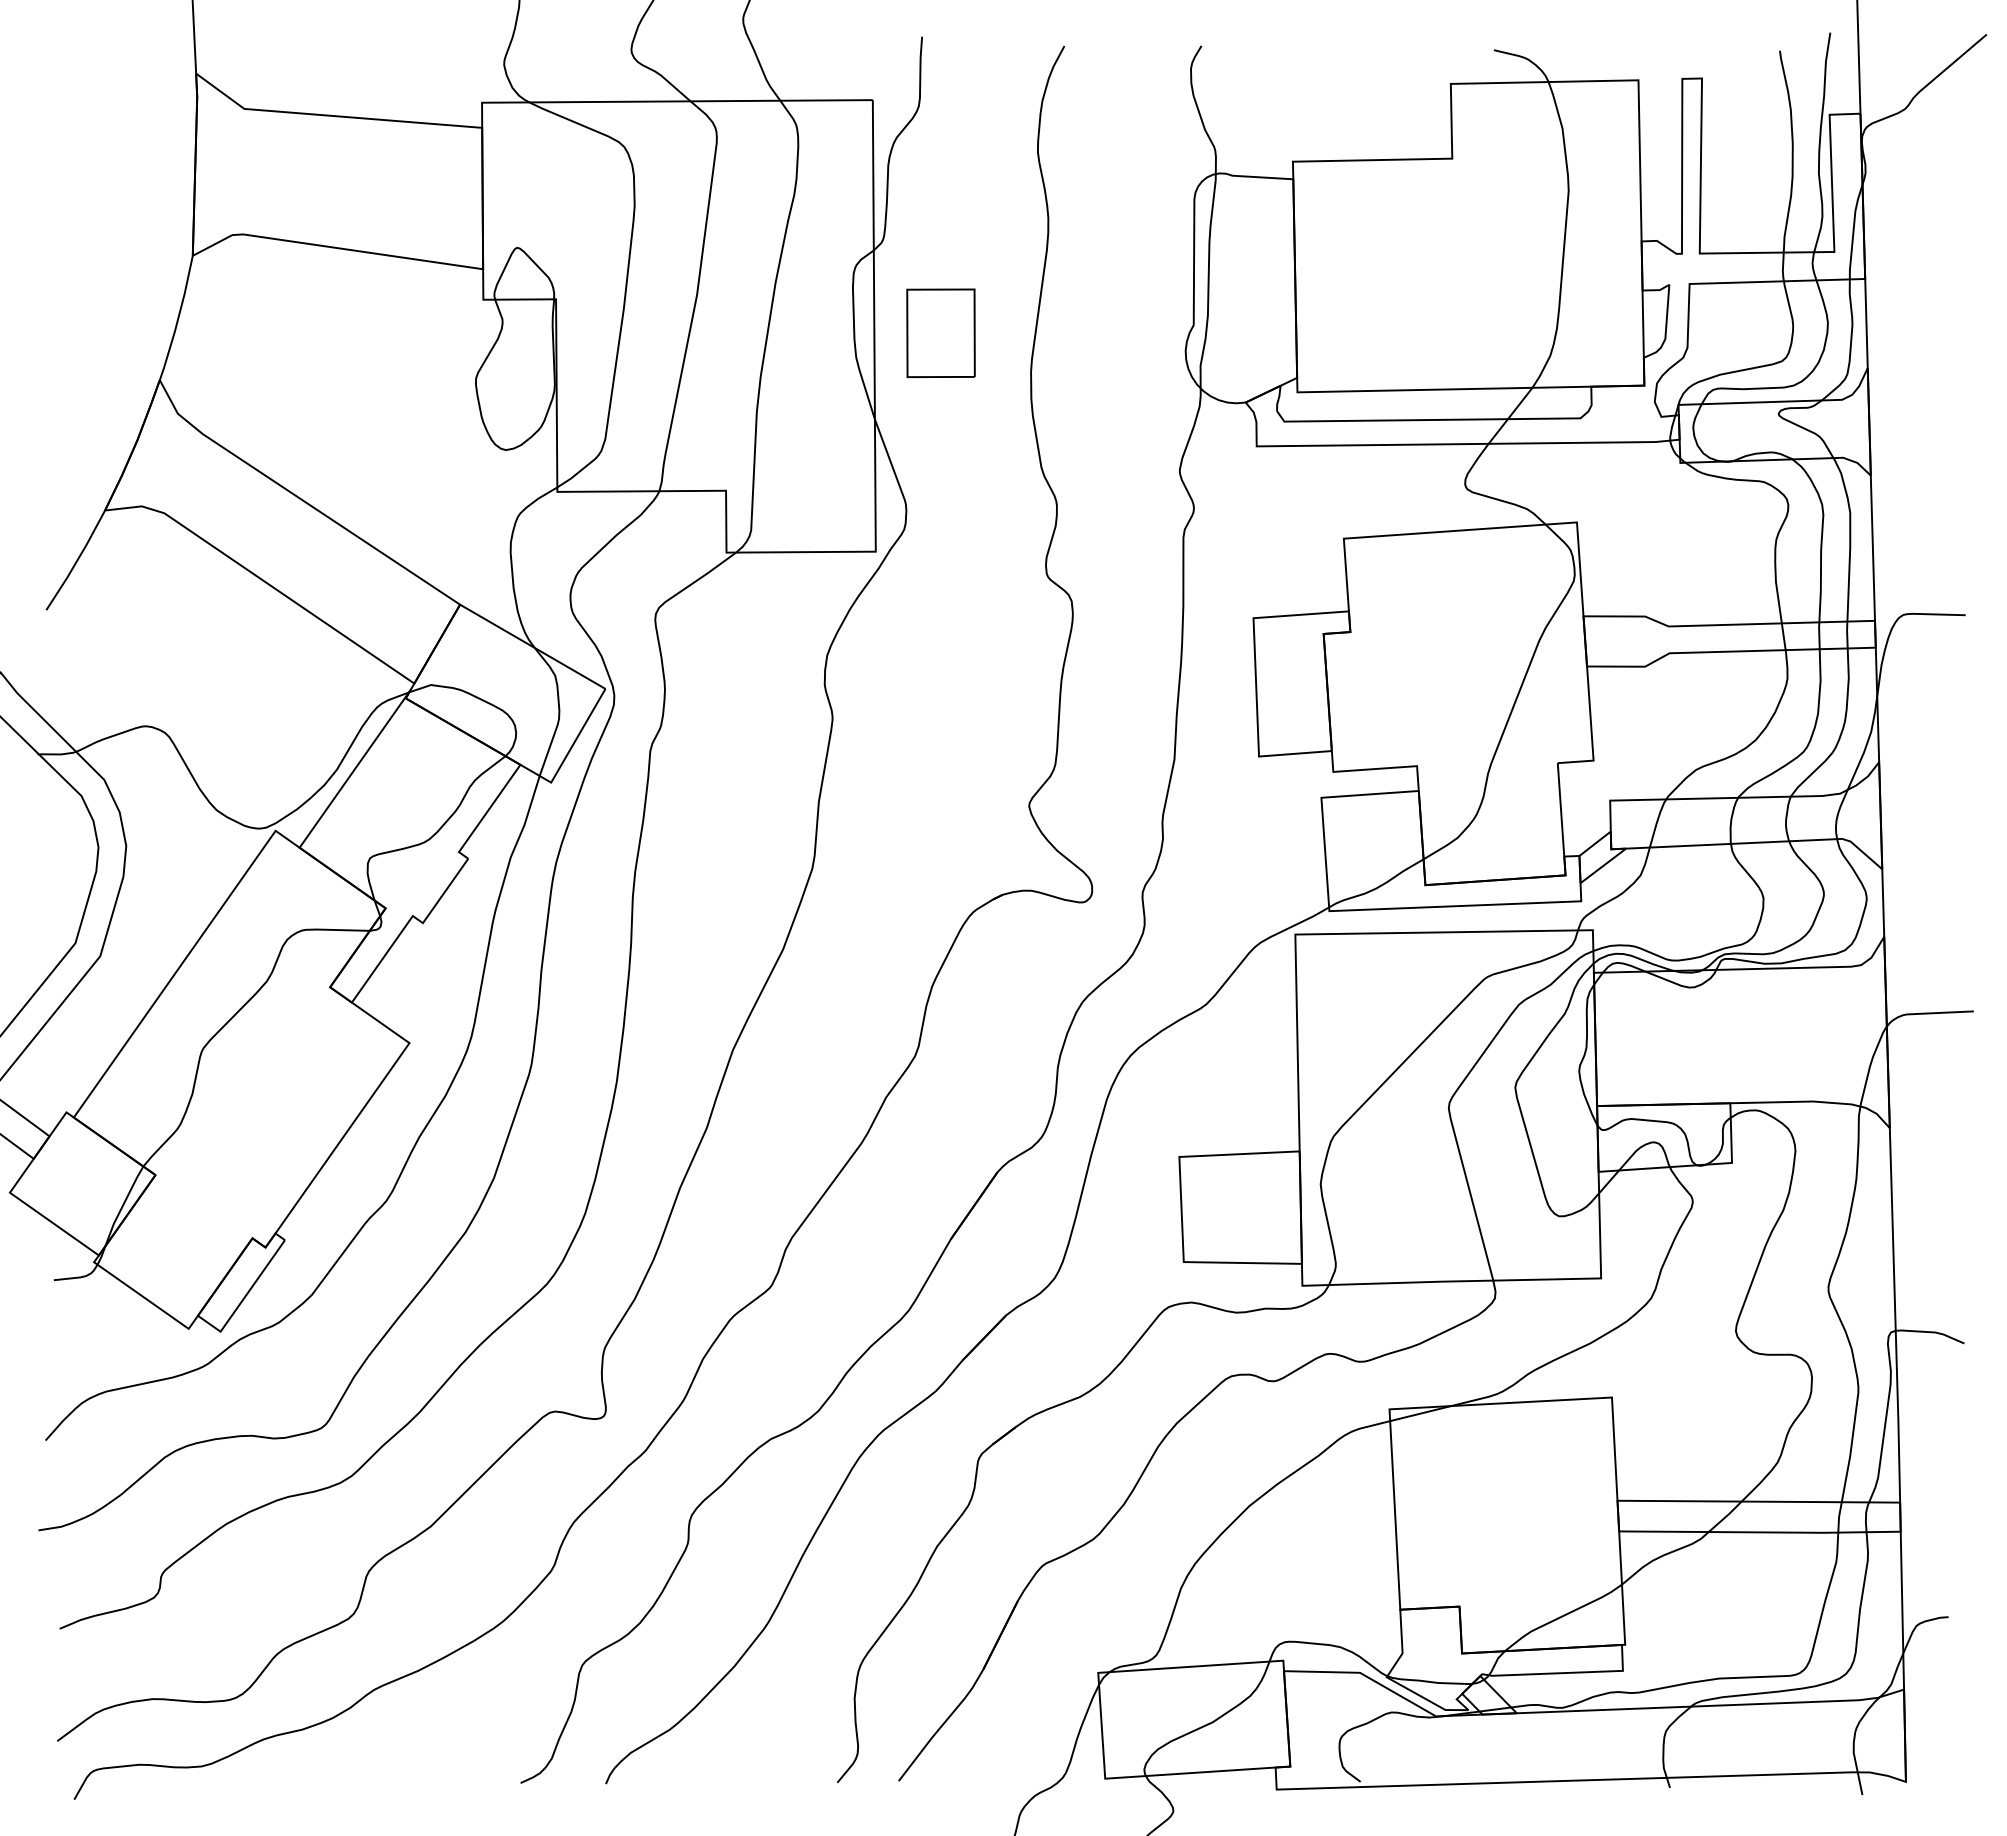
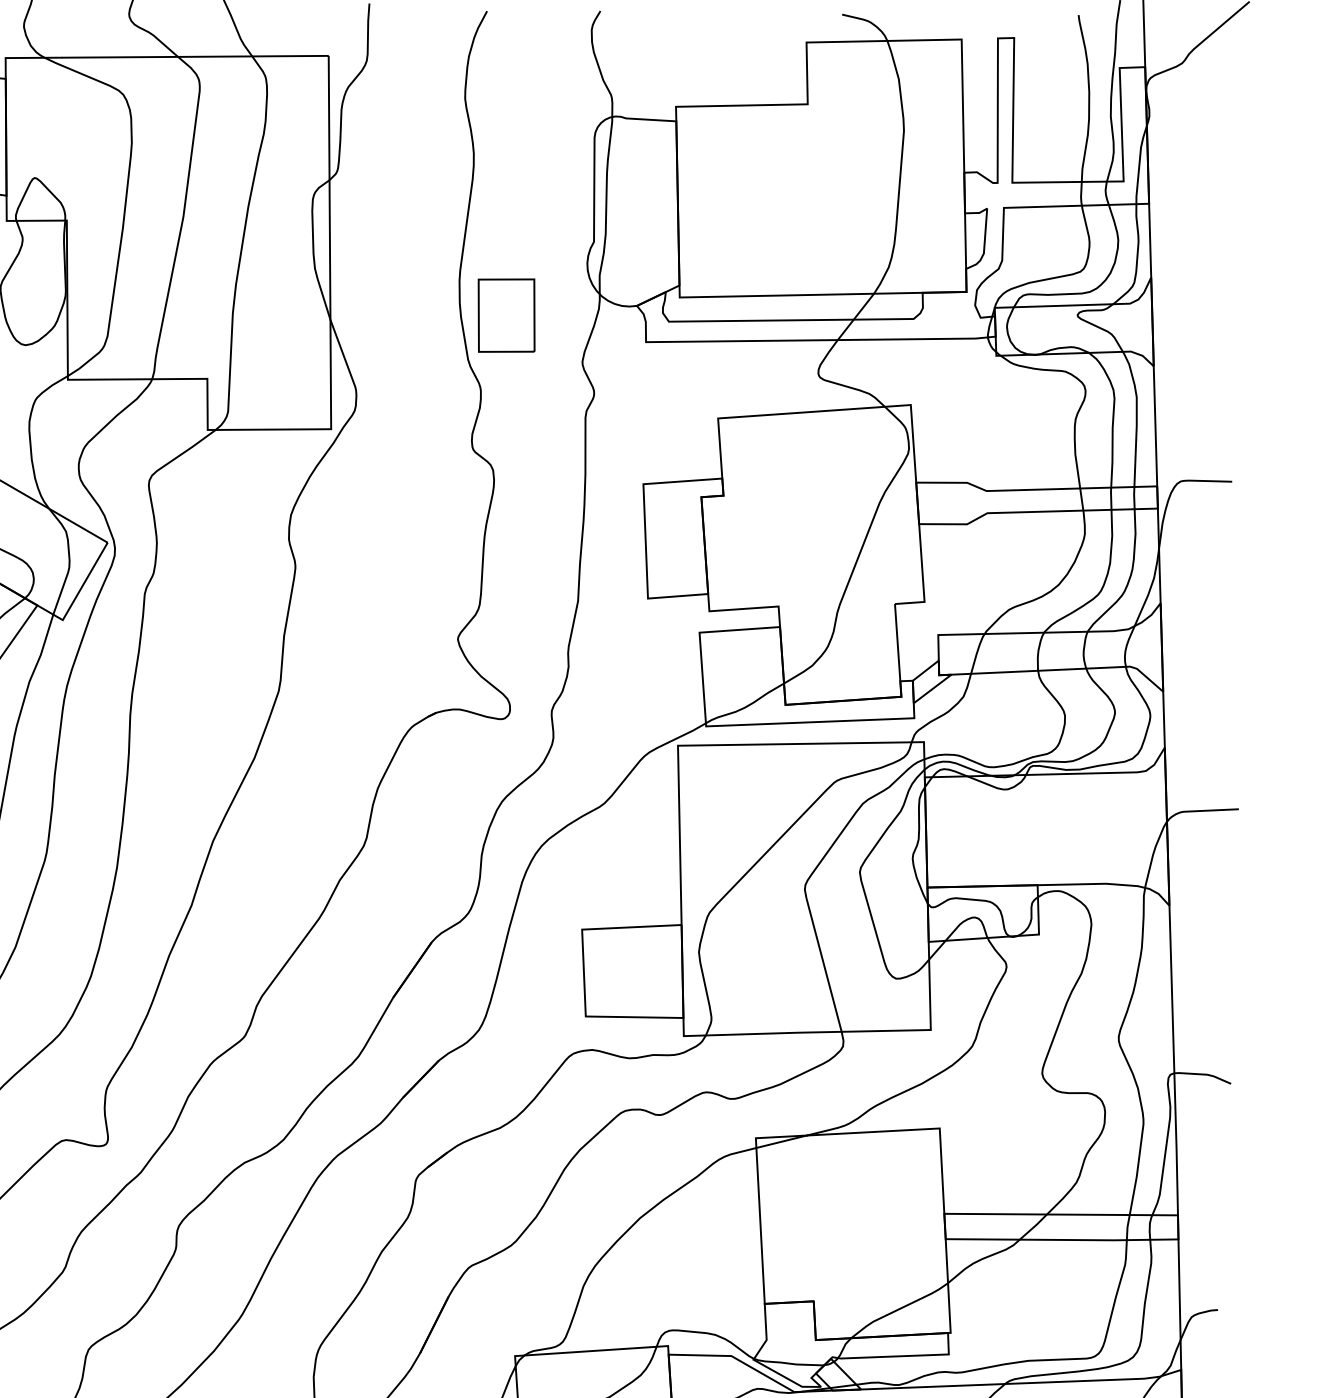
part: (940, 332) -> (506, 314), moved

